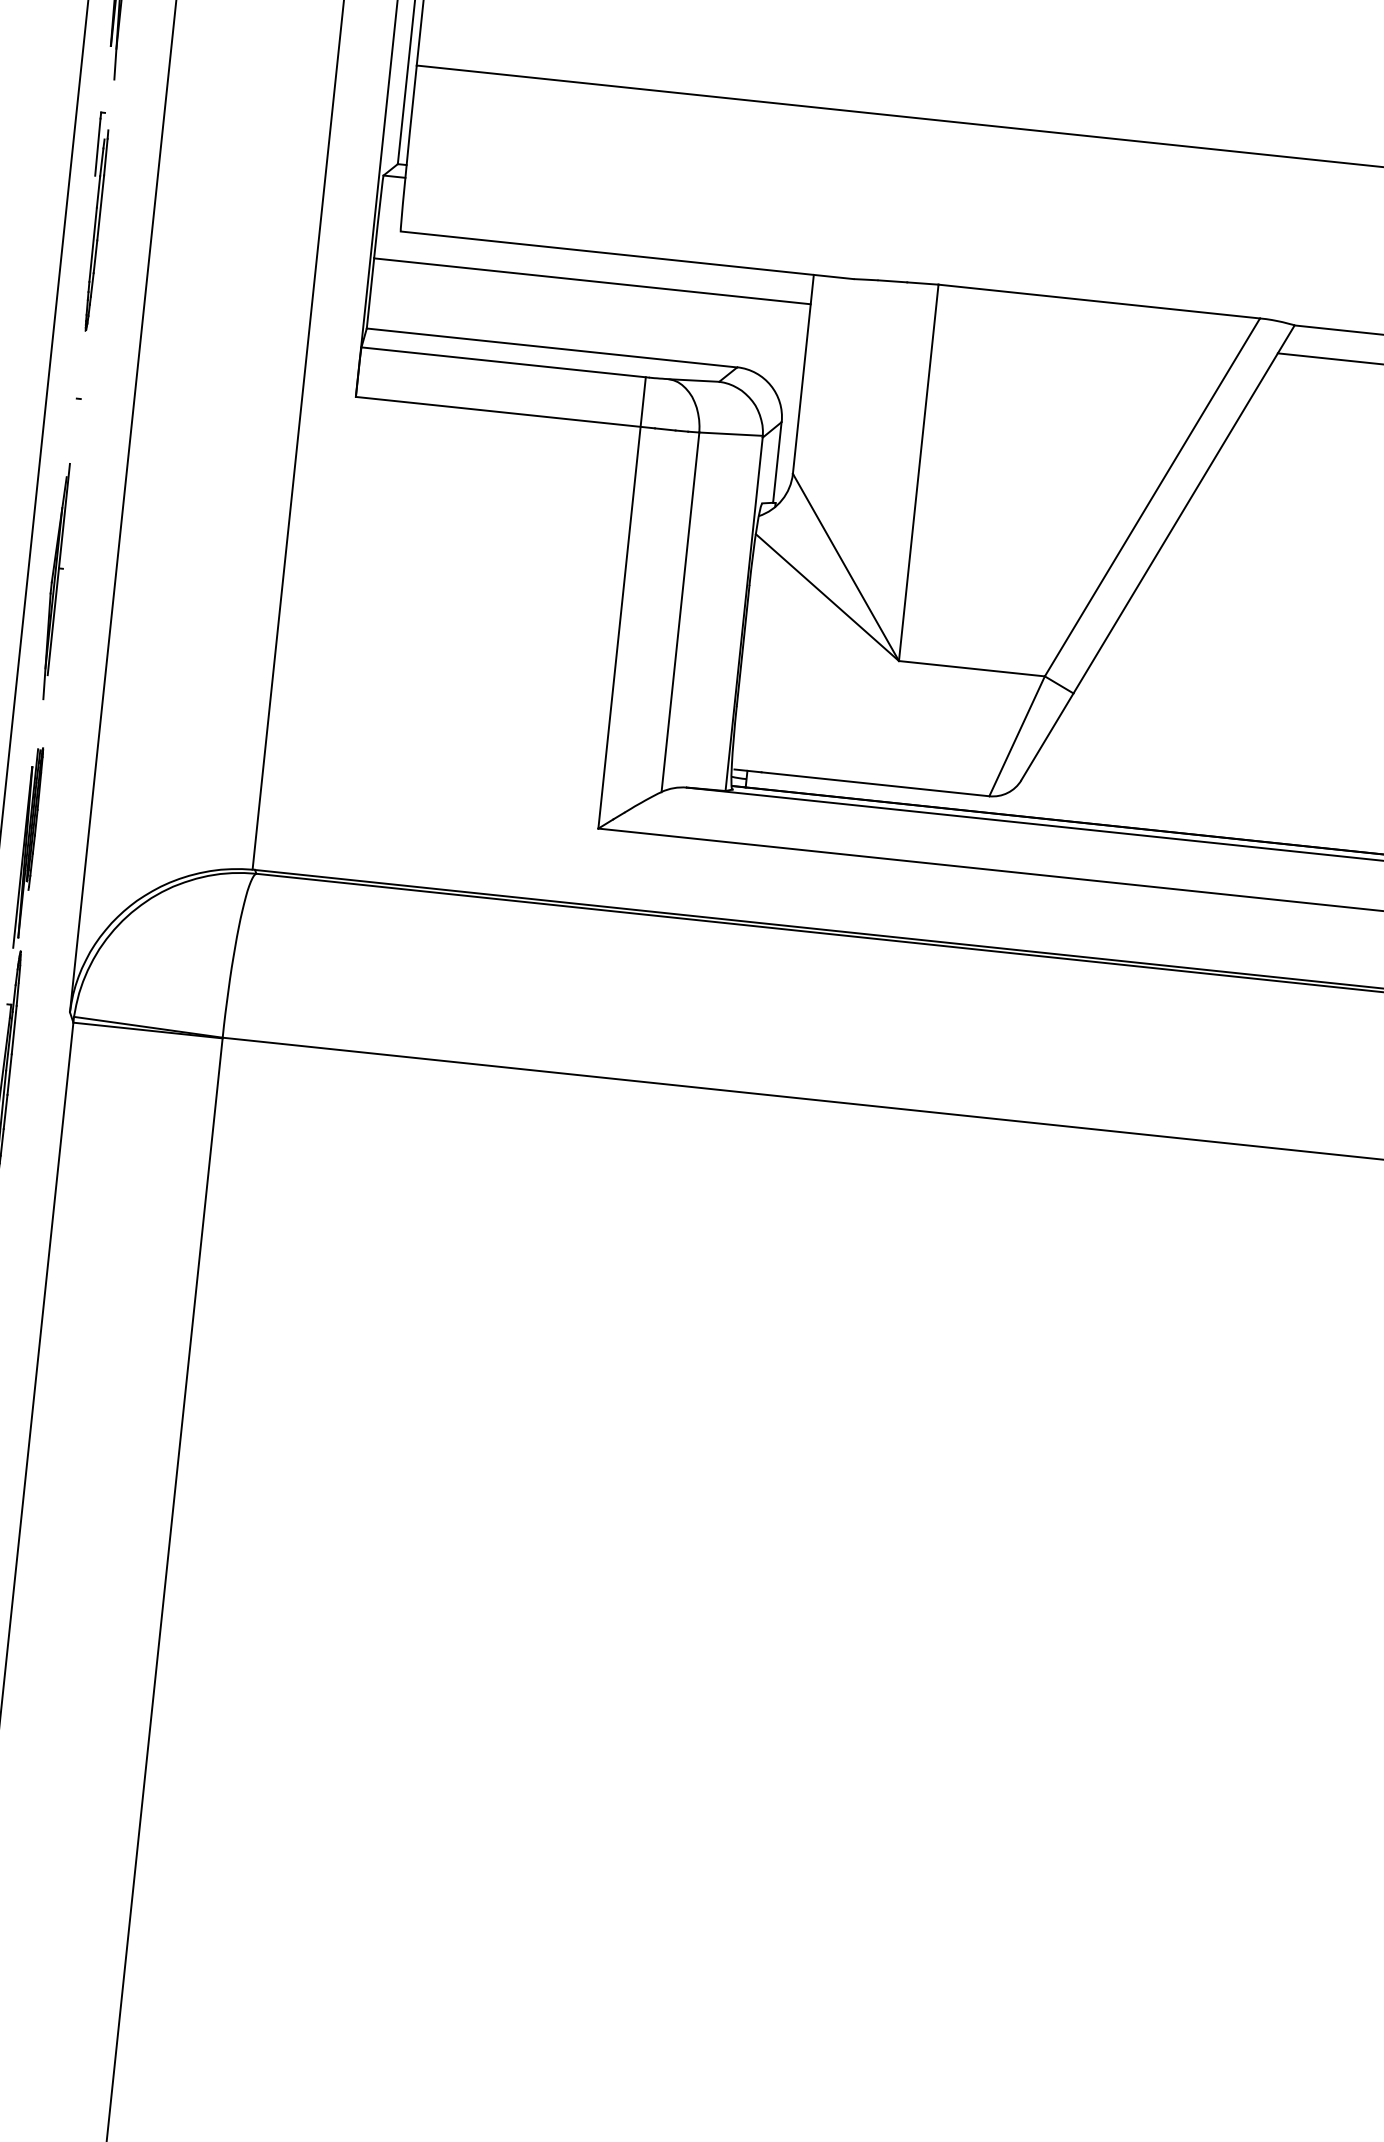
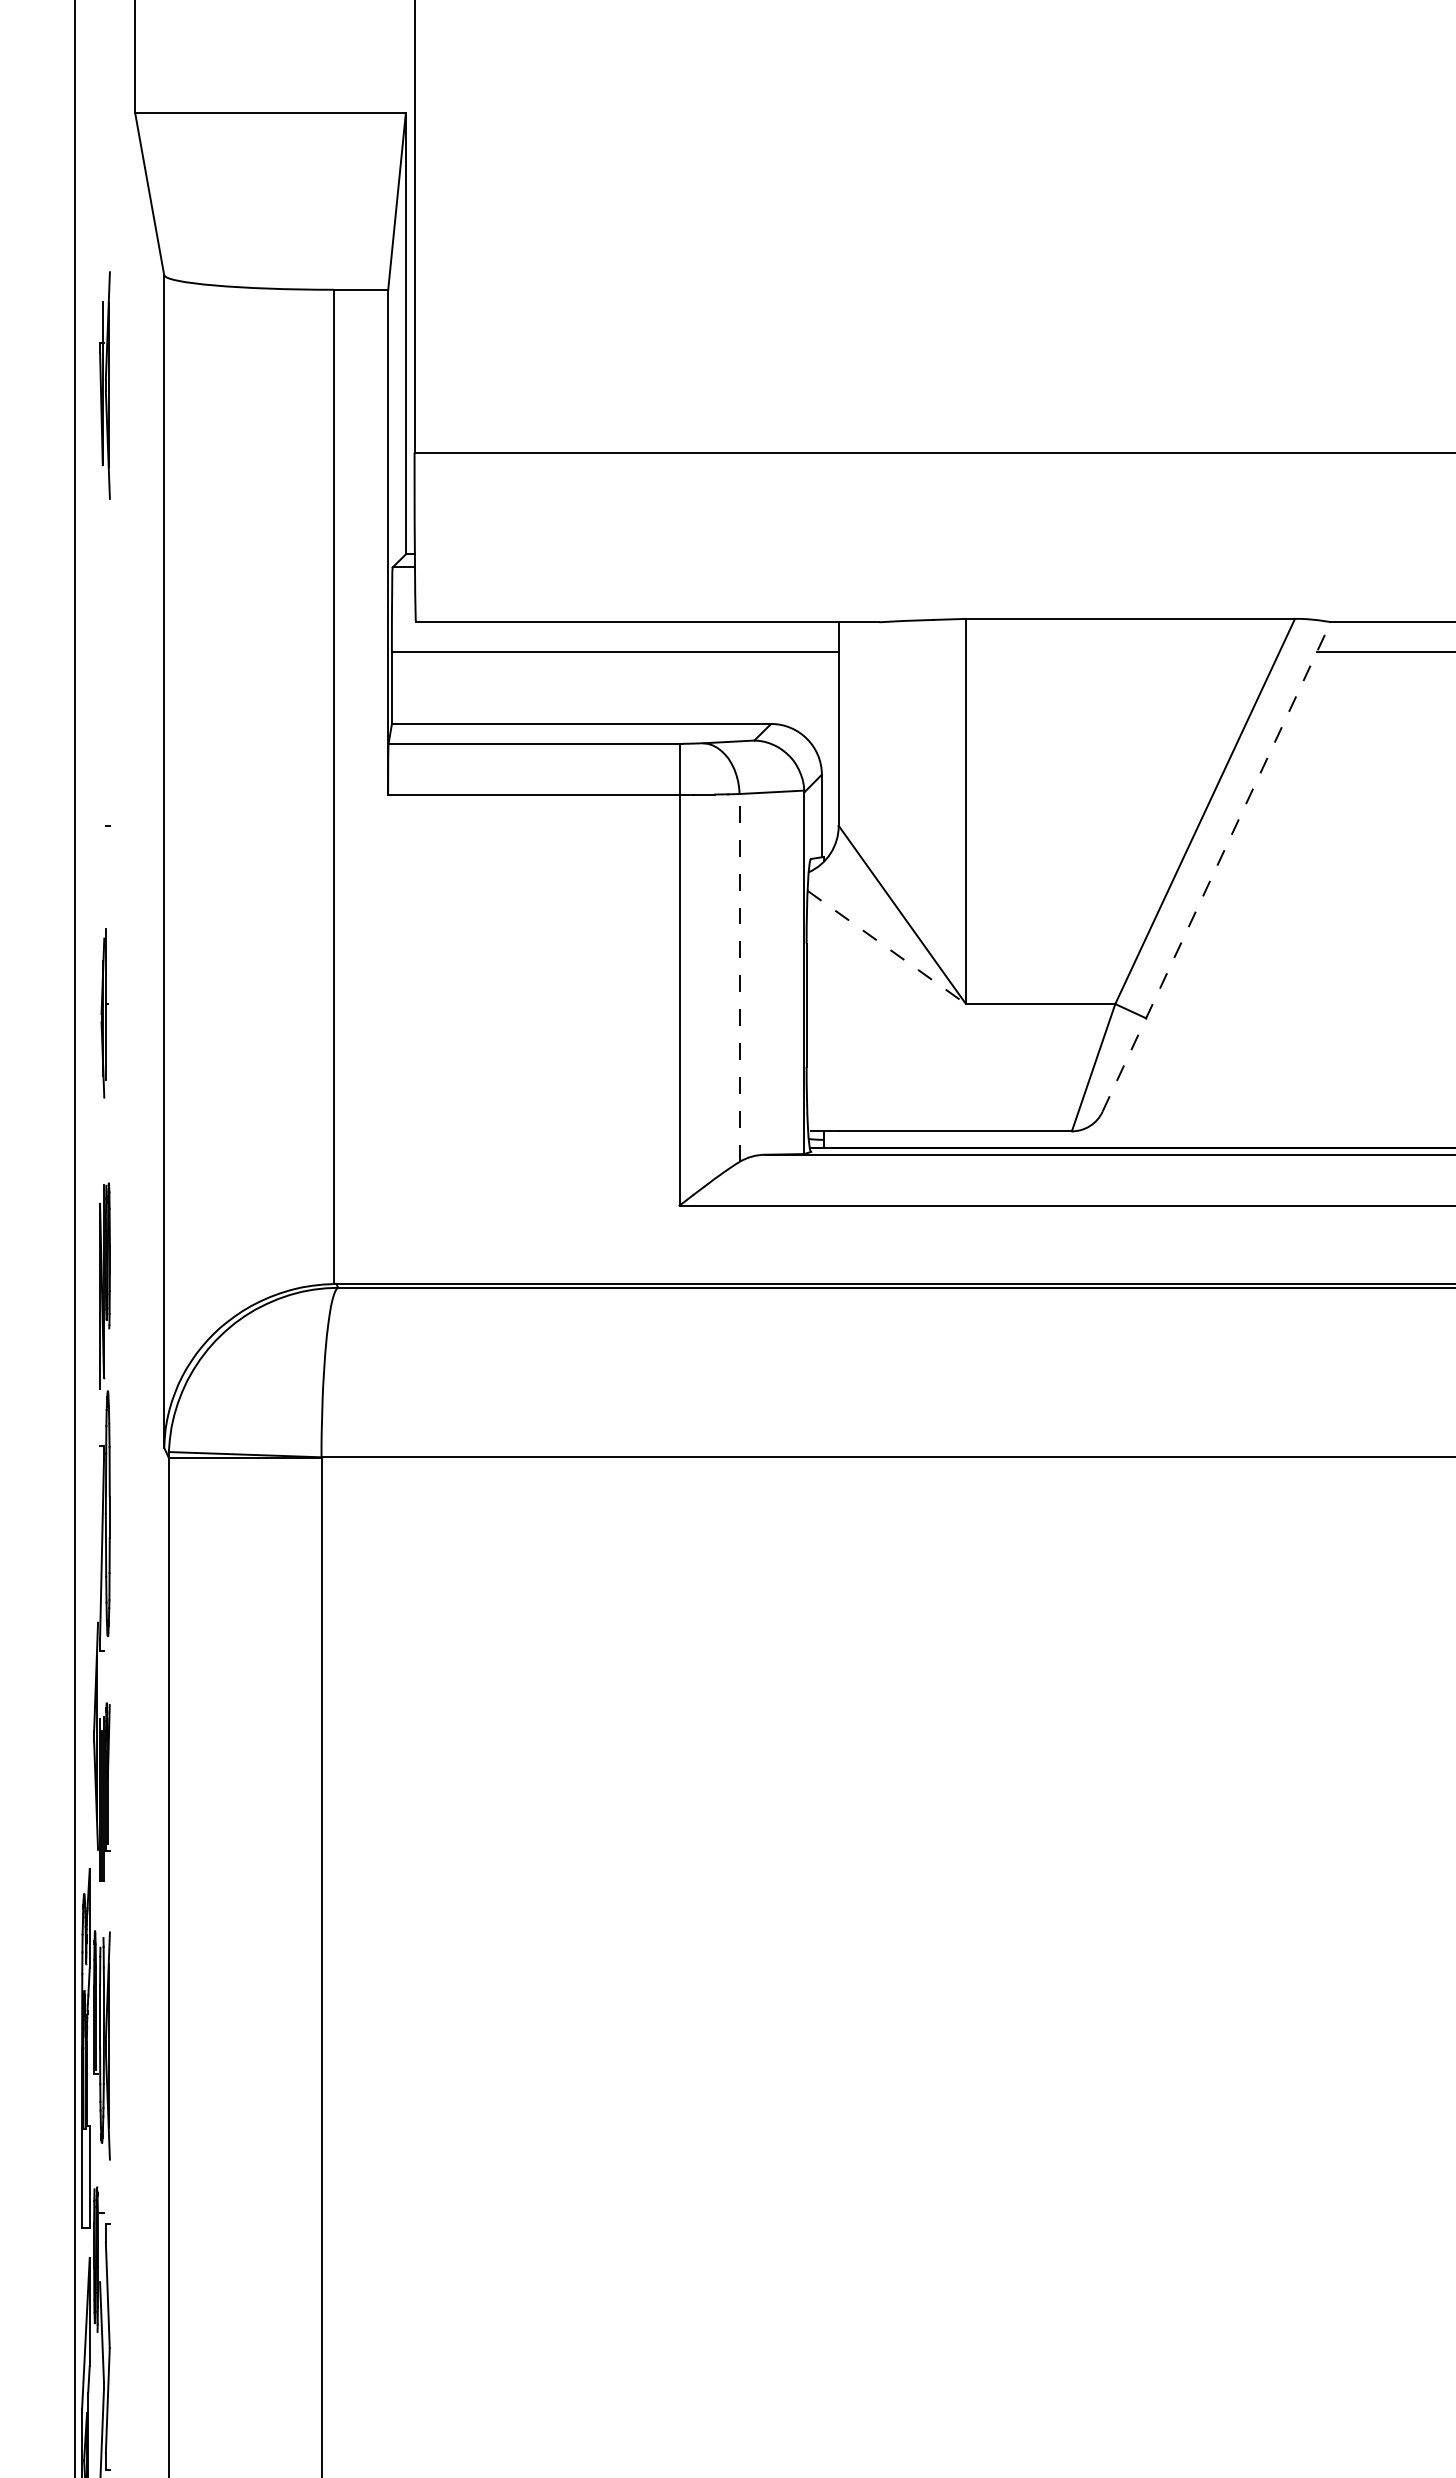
part: (94, 222) -> (104, 645), removed
line: (1157, 552) -> (1216, 866), solid -> dashed
part: (56, 581) -> (104, 1013), size x0.7
line: (828, 597) -> (887, 947), solid -> dashed
line: (680, 611) -> (739, 977), solid -> dashed

